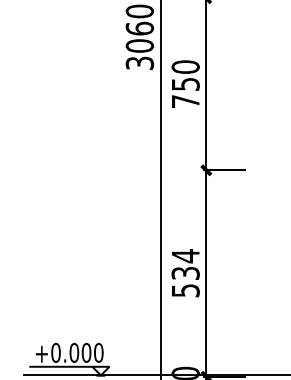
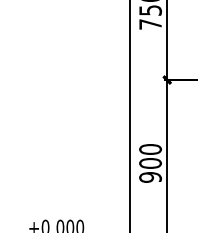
text: (185, 273) -> (150, 163), 534 -> 900

